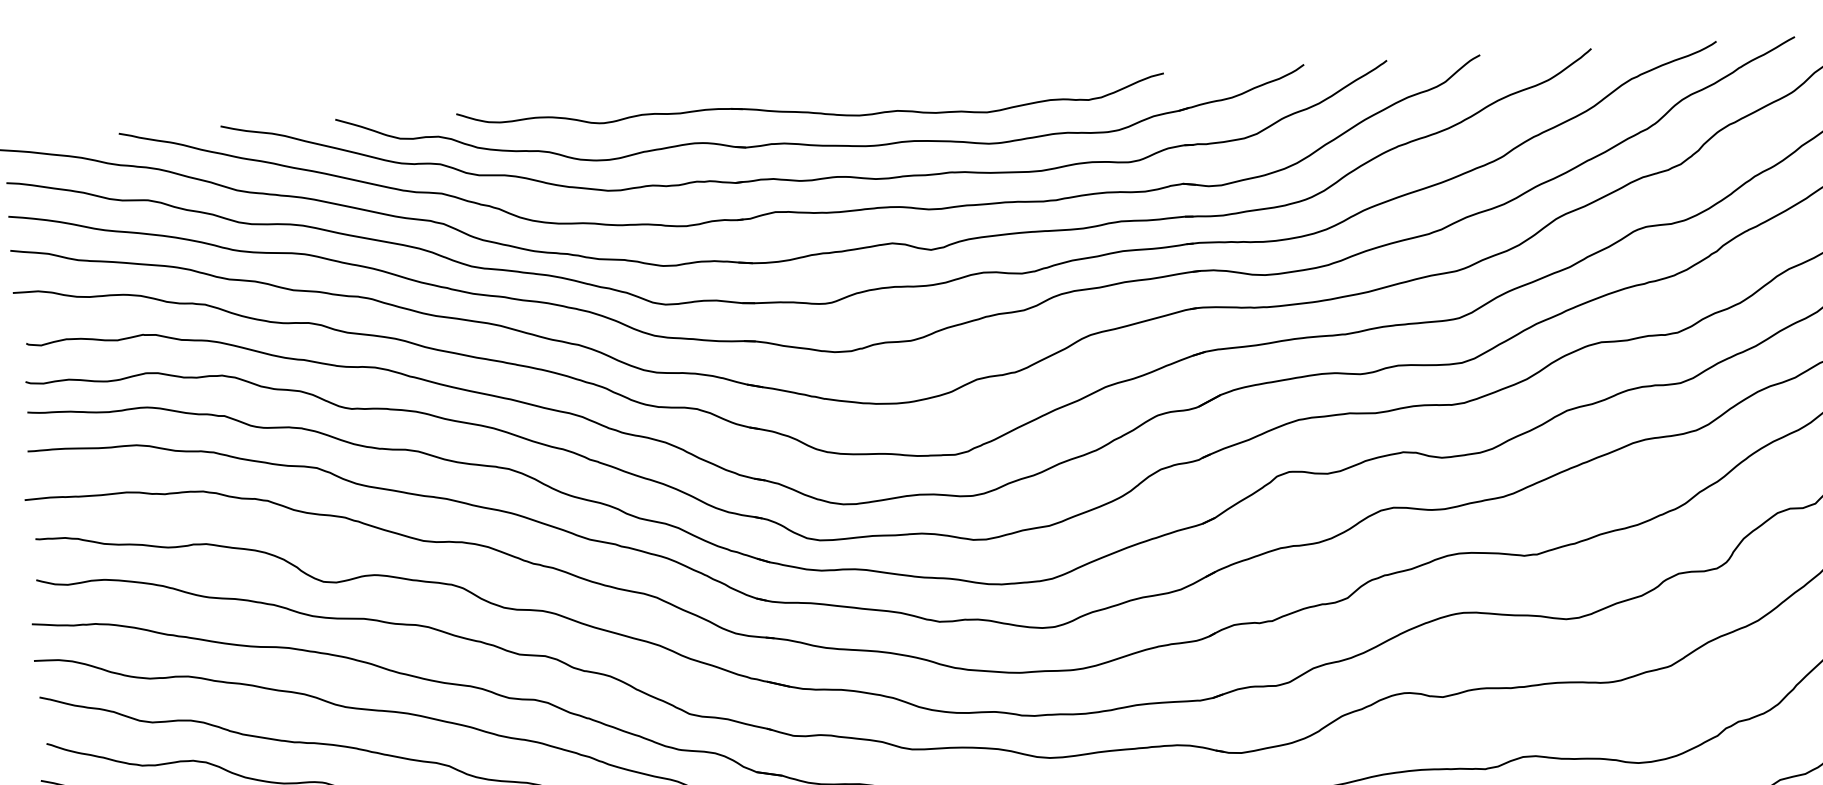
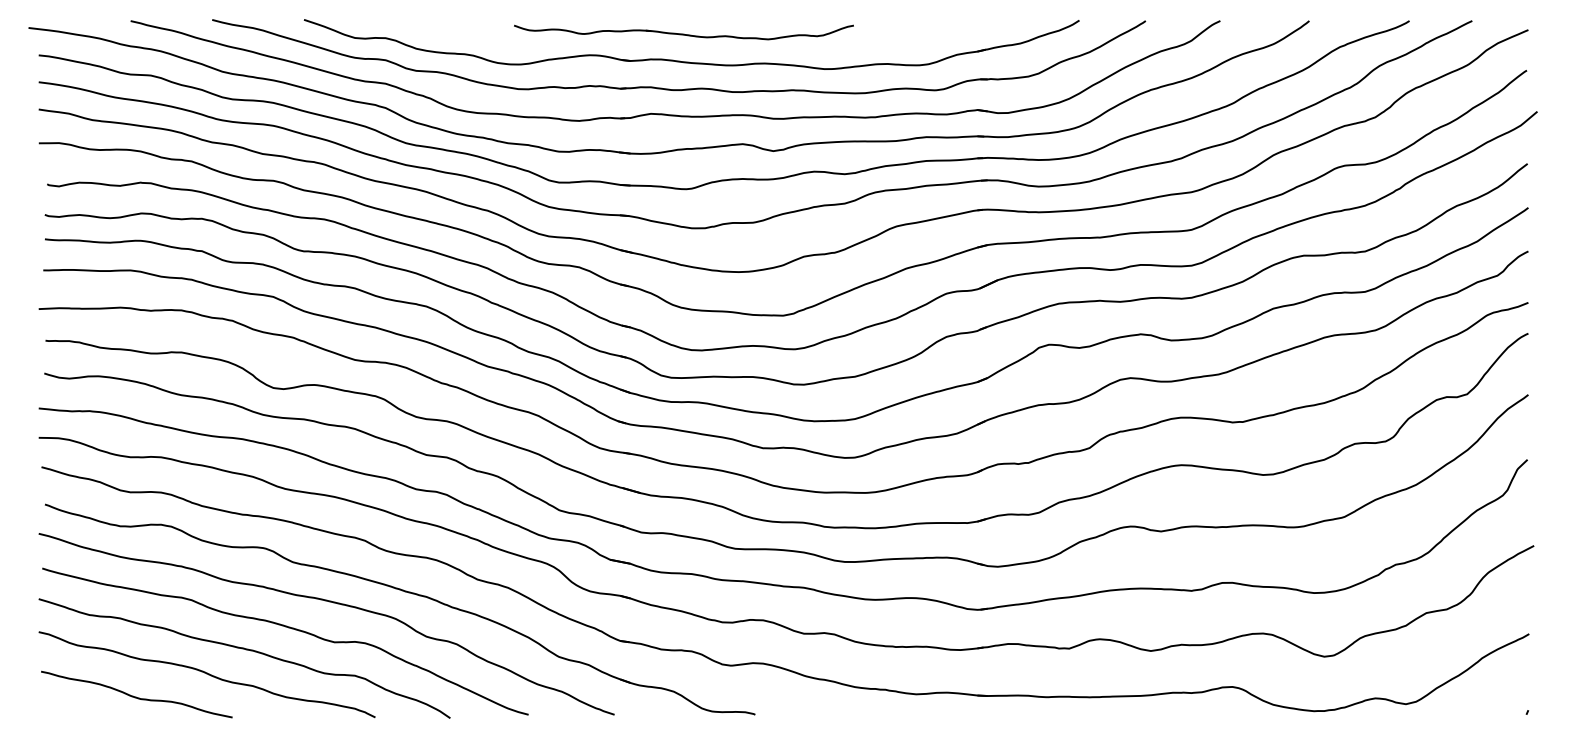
part: (810, 108) -> (683, 32), size x0.6

